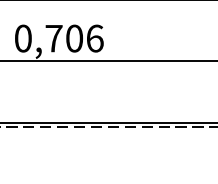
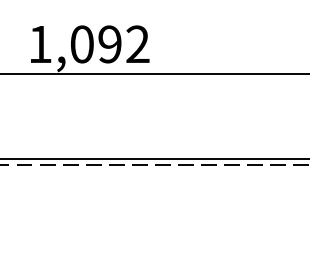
text: (59, 38) -> (89, 44), 0,706 -> 1,092

